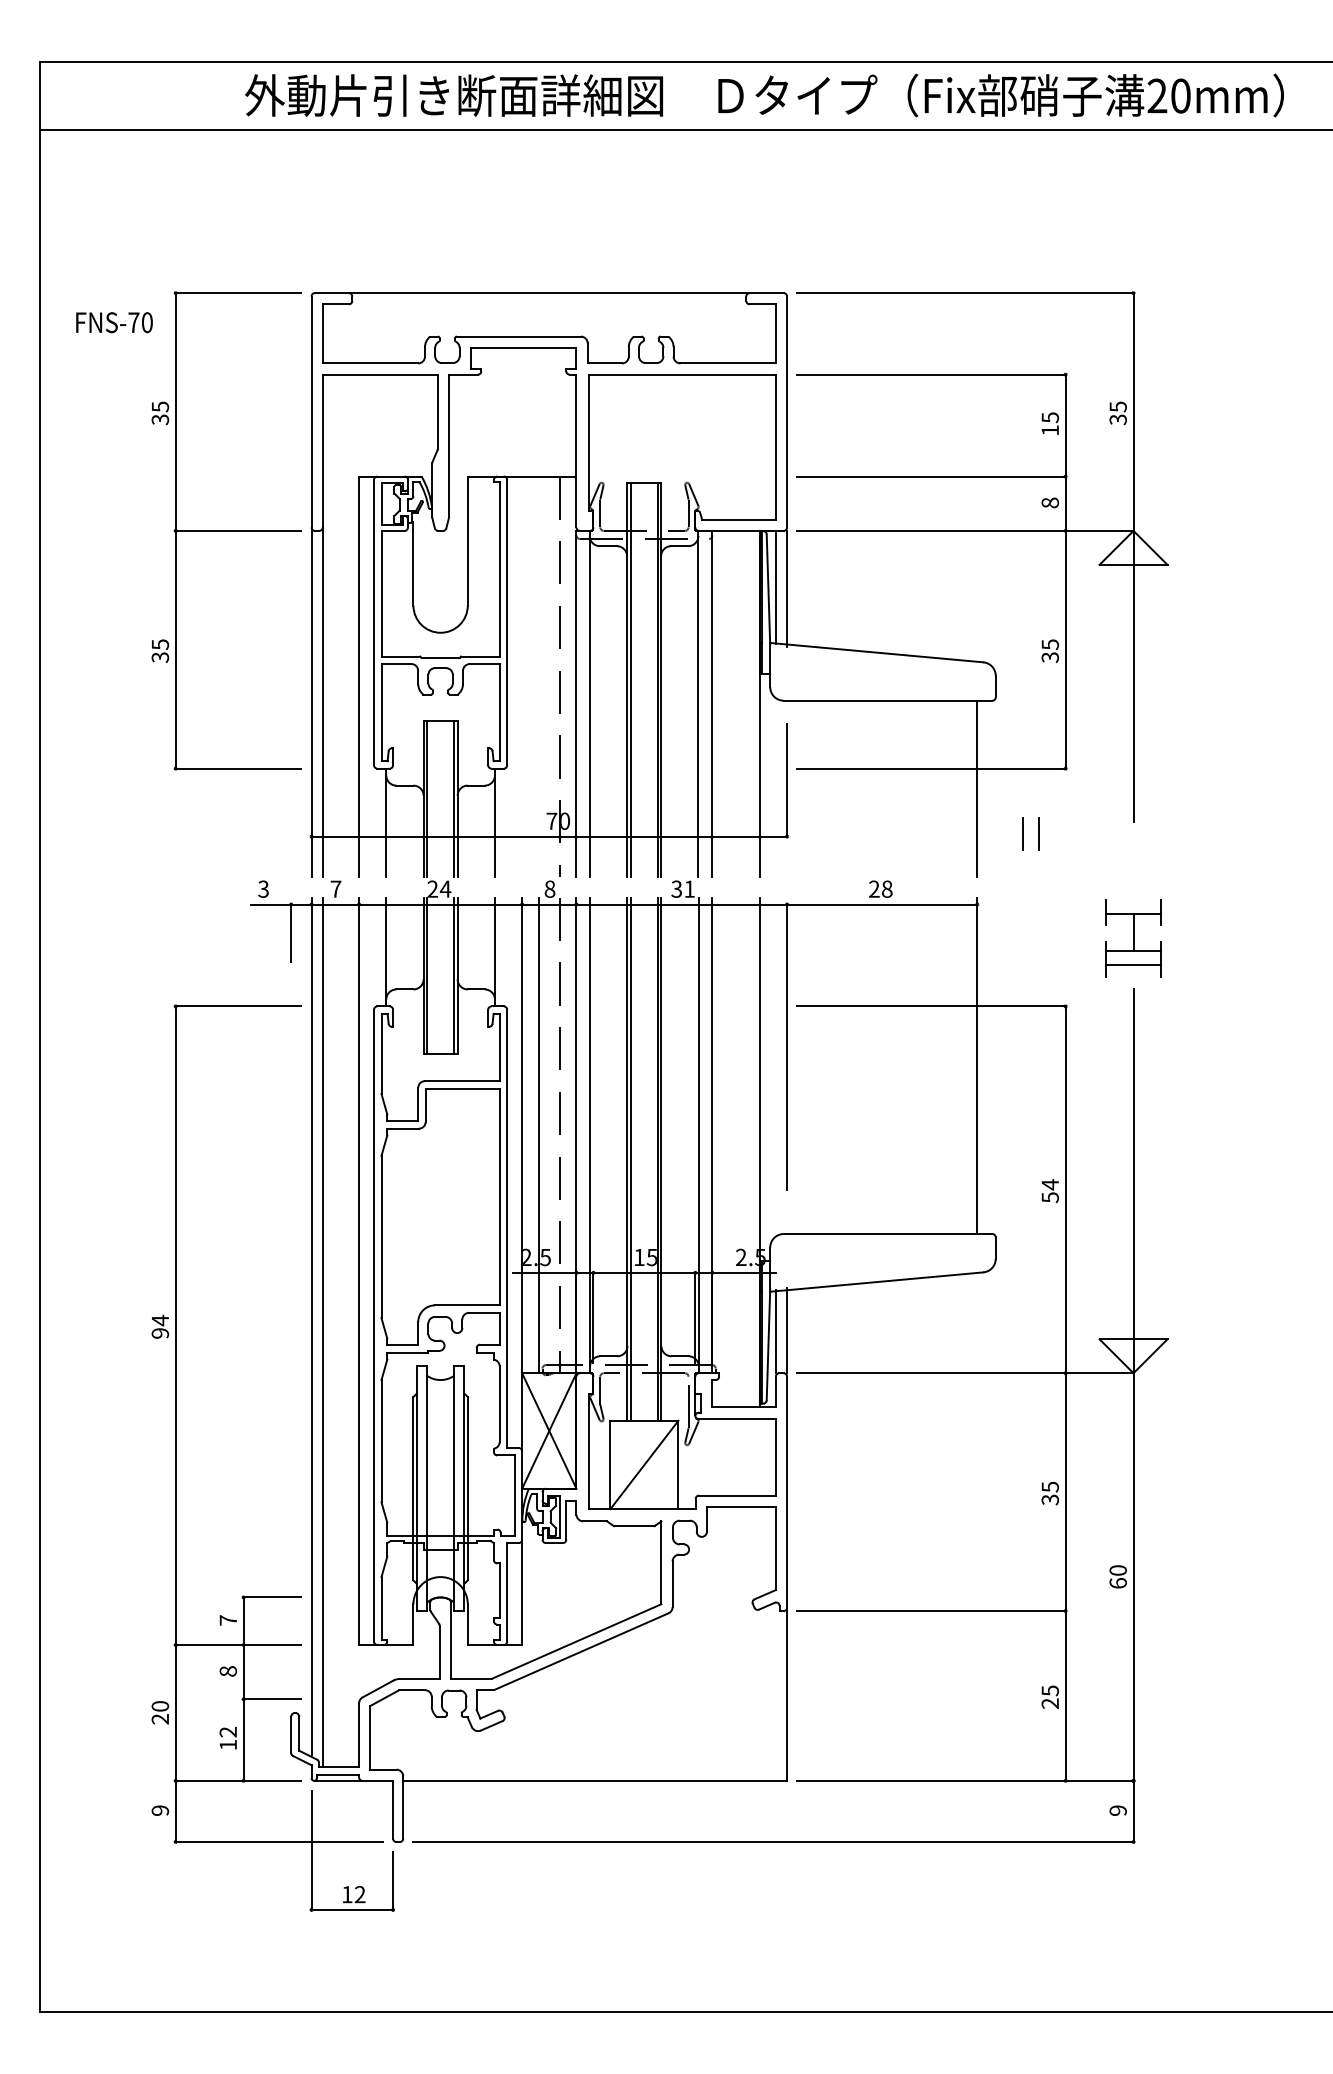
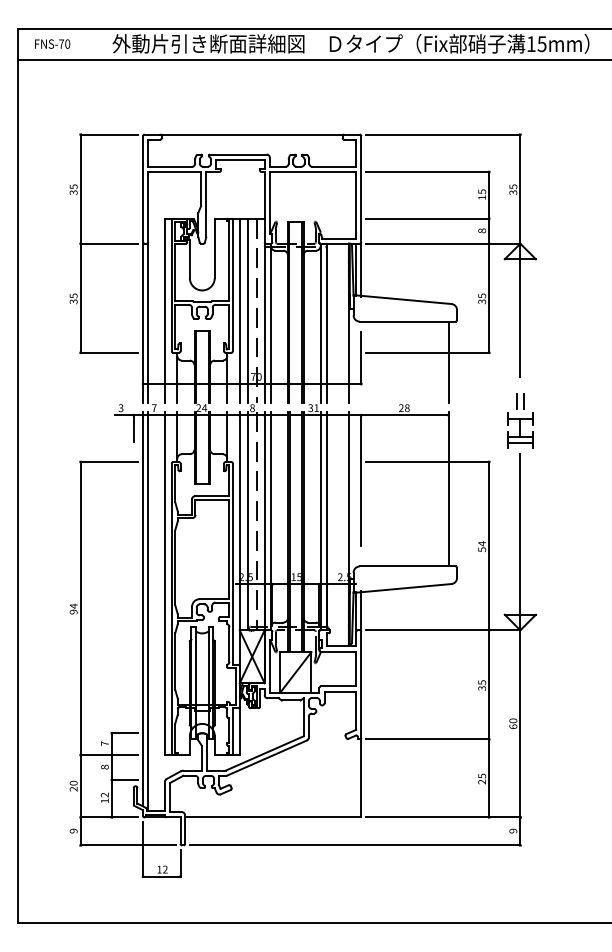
text: (1168, 94) -> (536, 43), 20mm -> 15mm
text: (114, 321) -> (52, 43), moved
line: (521, 676) -> (239, 310), added
line: (539, 676) -> (247, 310), added
part: (1031, 833) -> (520, 401), moved

